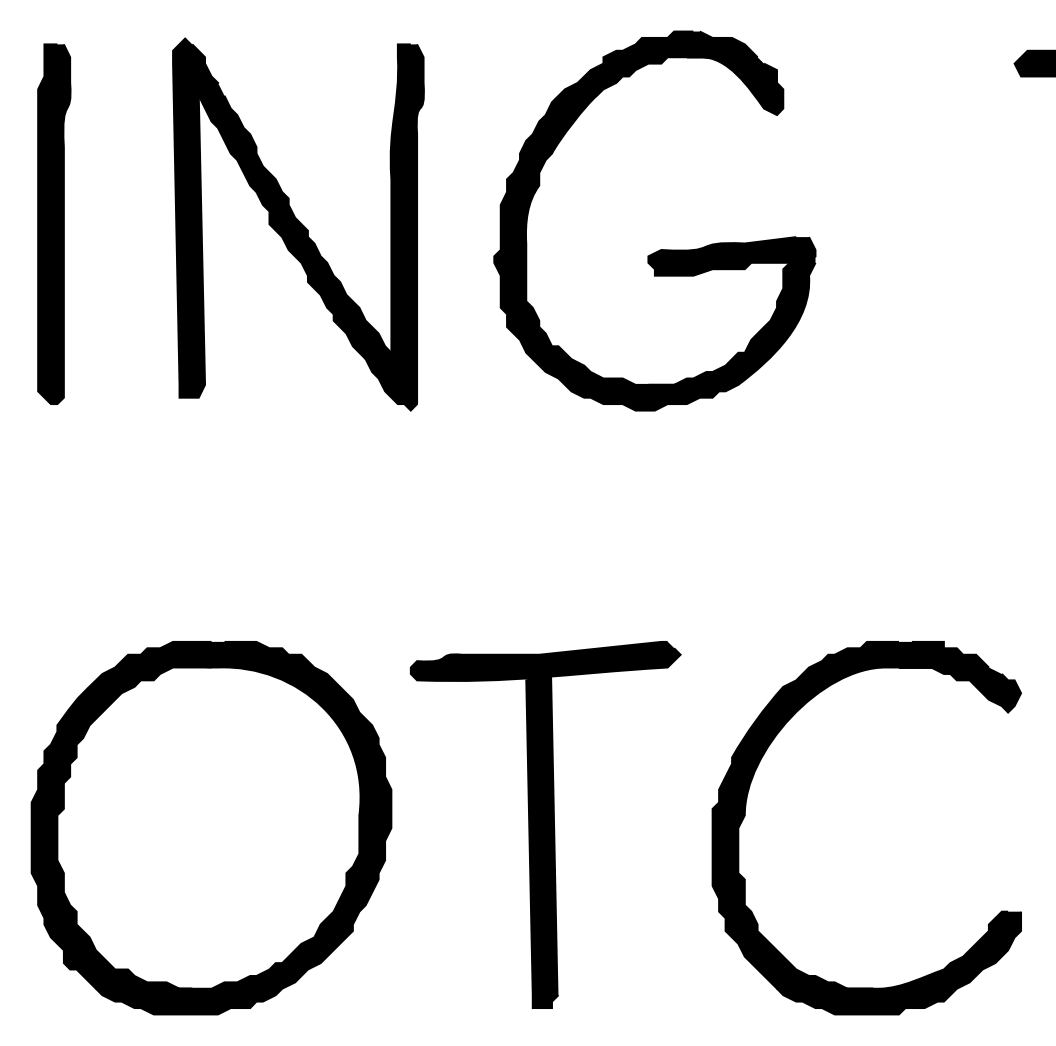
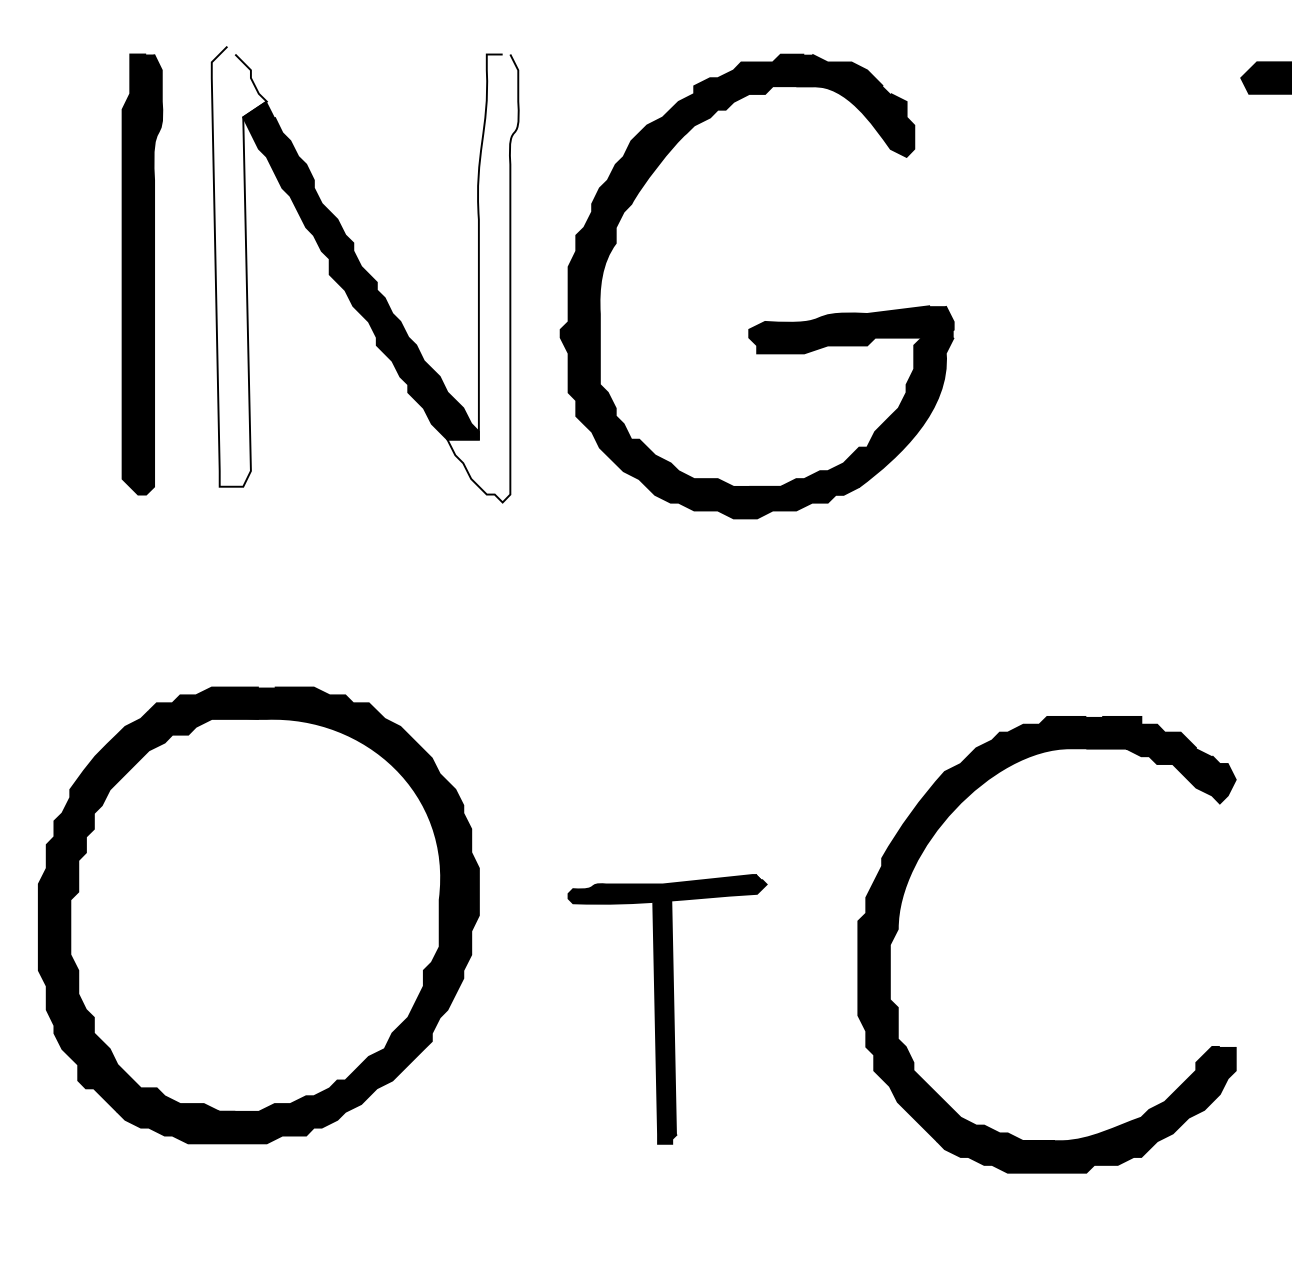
fill: (195, 217) -> (239, 266), removed
part: (54, 223) -> (142, 273), moved
fill: (394, 227) -> (482, 278), removed
part: (659, 249) -> (762, 321), moved
part: (745, 816) -> (898, 930), moved
part: (545, 824) -> (667, 1008), size x0.6
part: (211, 828) -> (258, 915), moved

